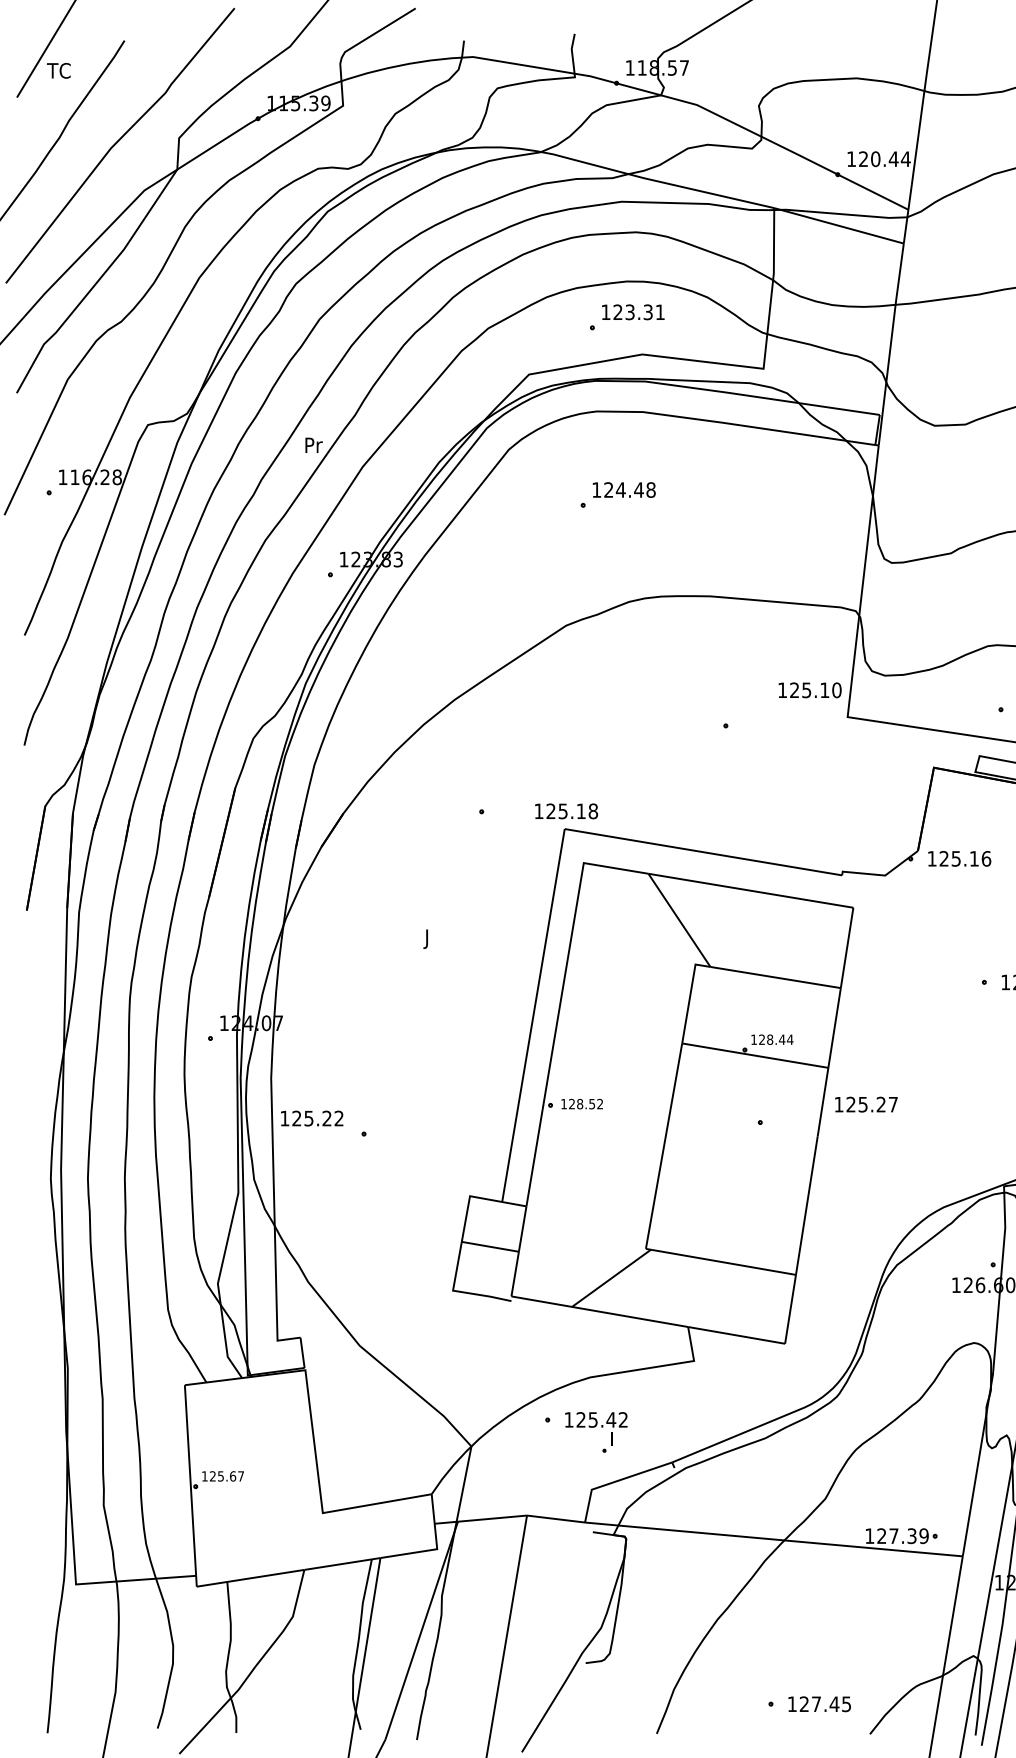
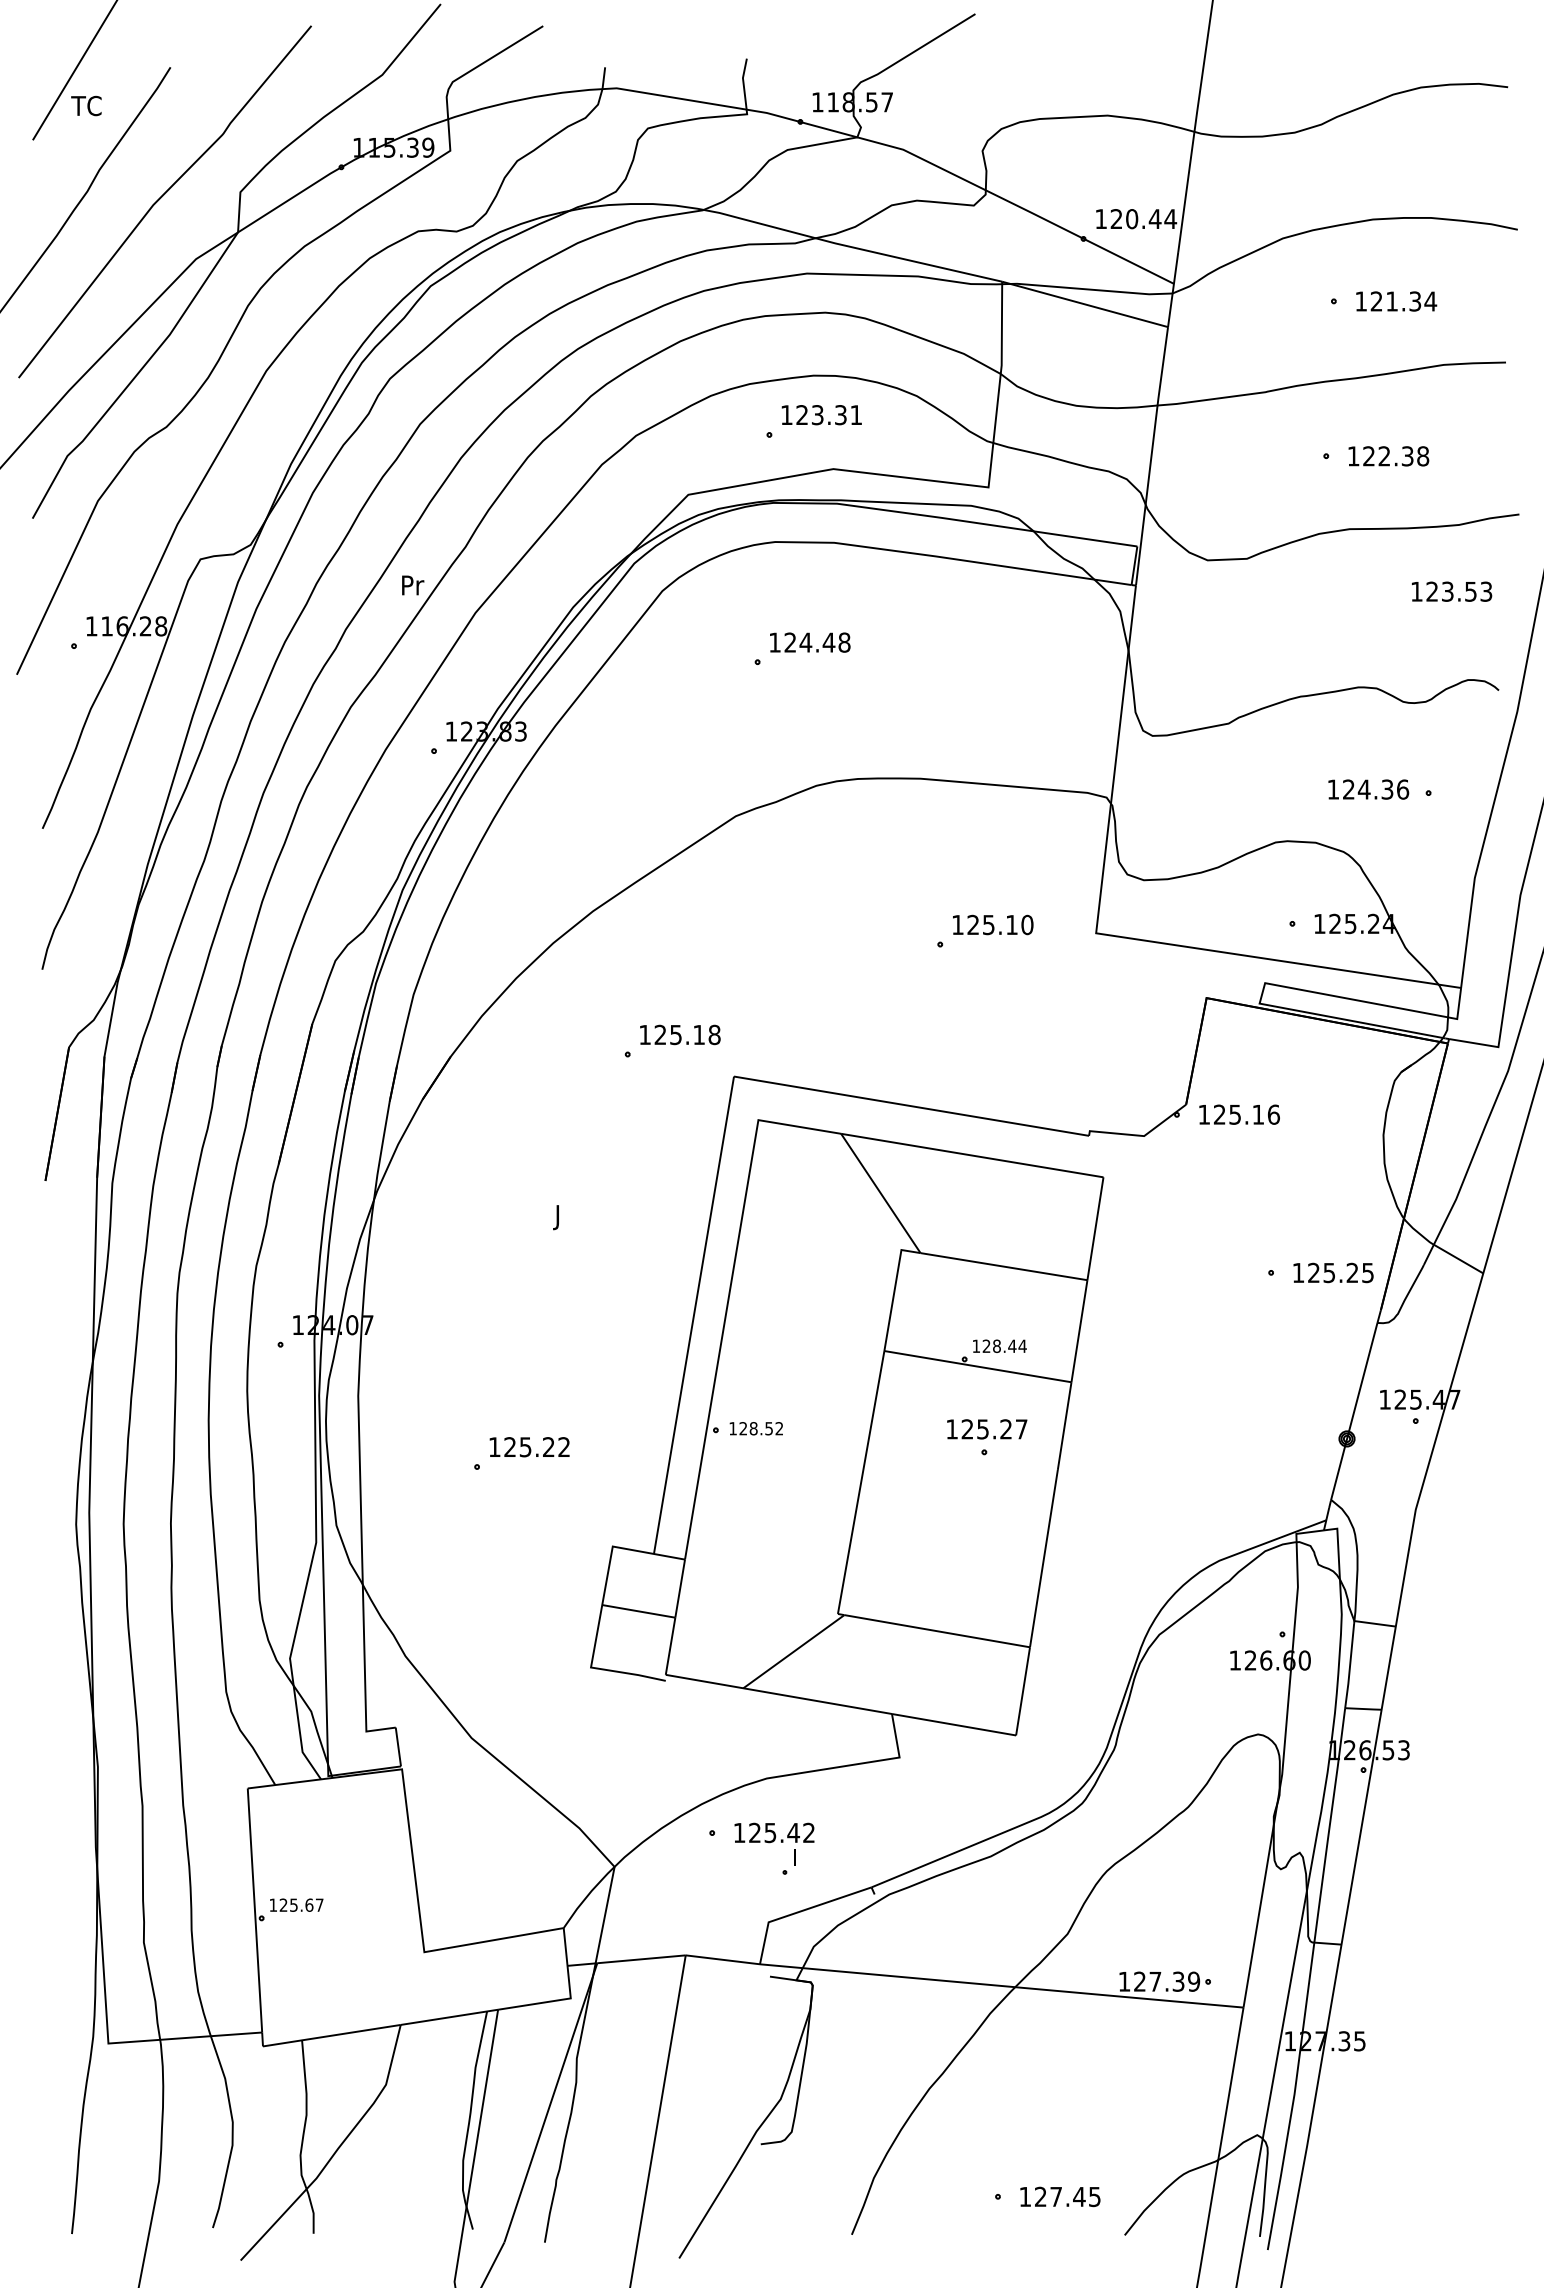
text: (810, 689) -> (993, 924), moved
text: (566, 811) -> (680, 1034), moved
text: (866, 1104) -> (987, 1429), moved
text: (312, 1118) -> (529, 1447), moved

